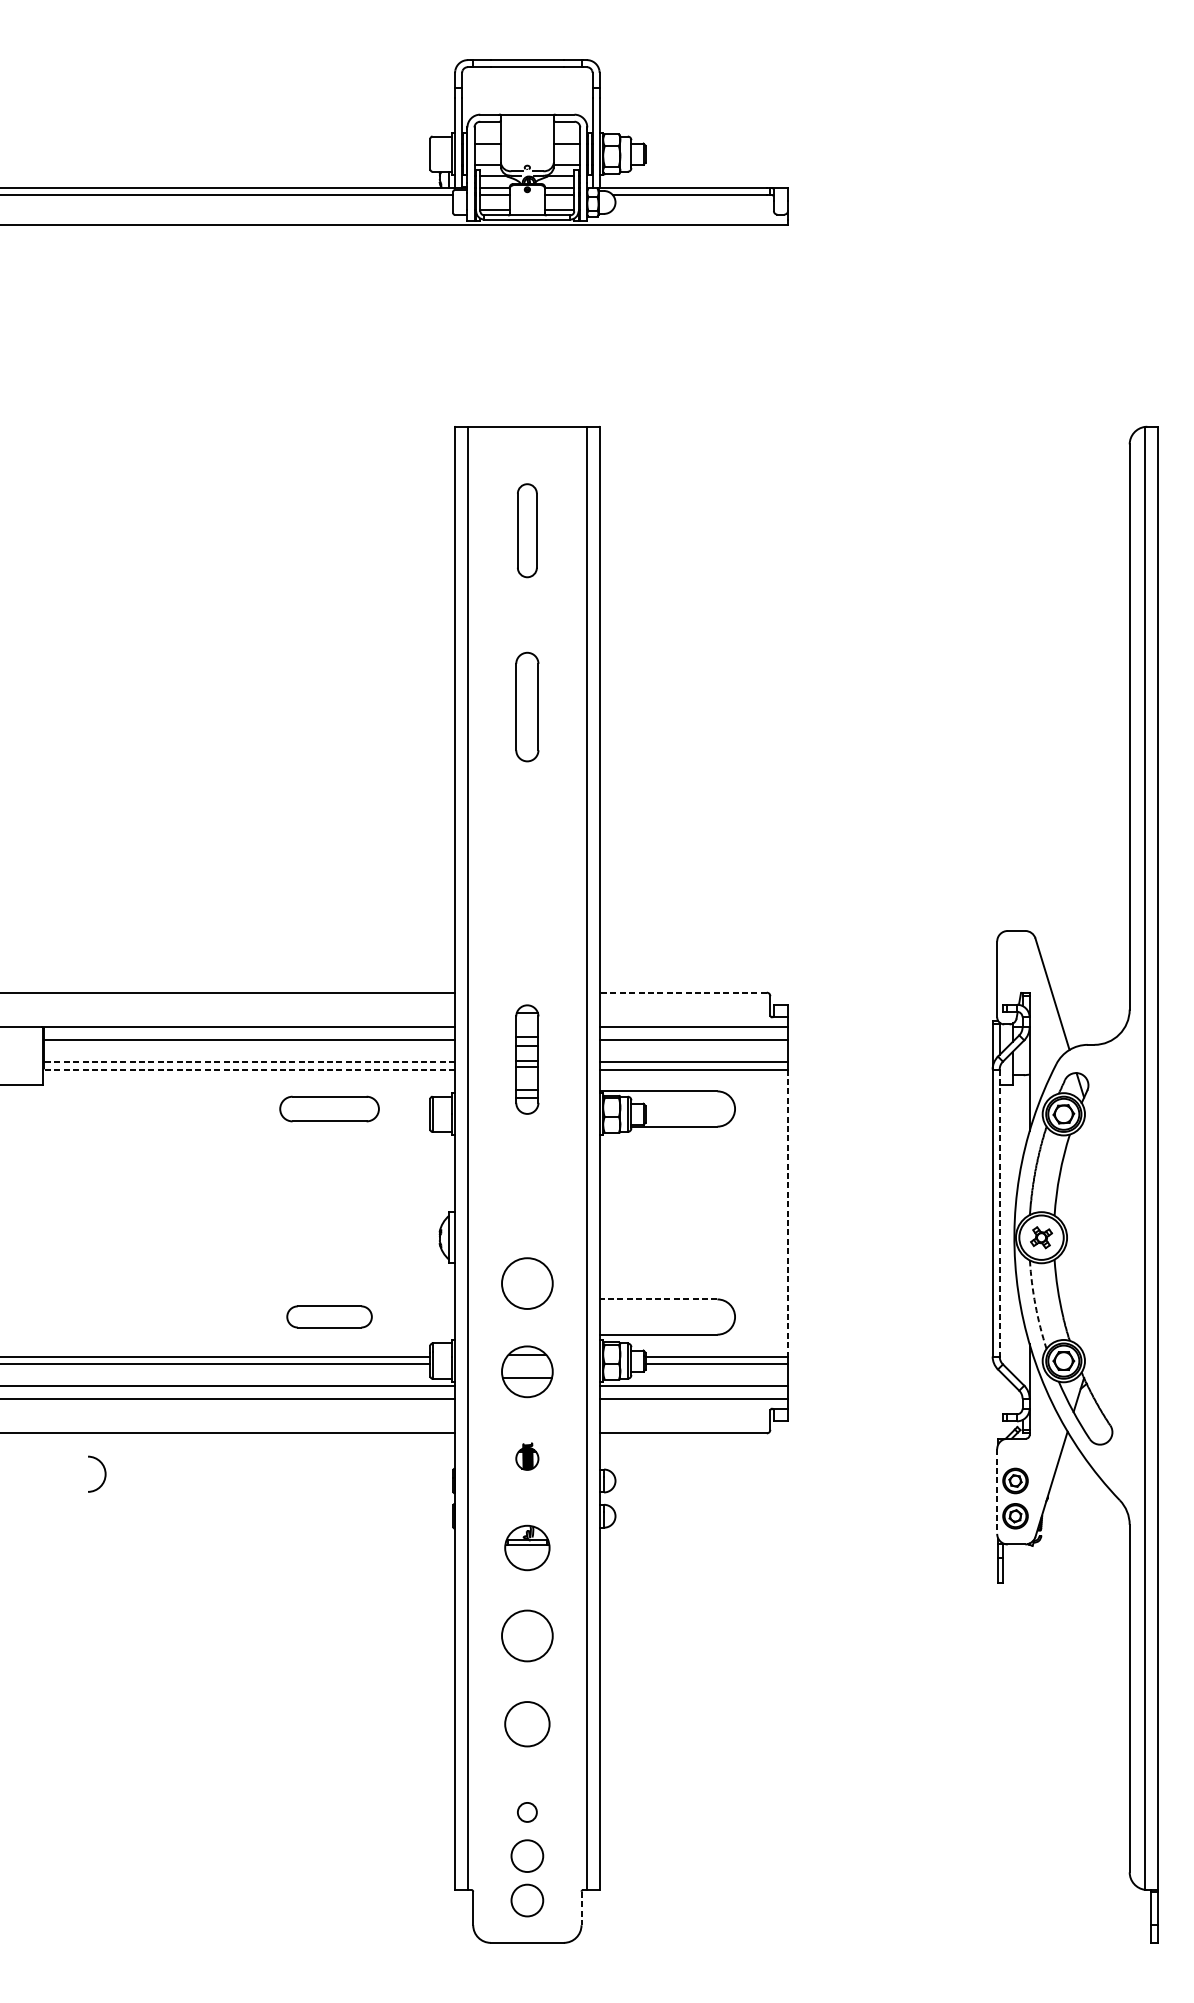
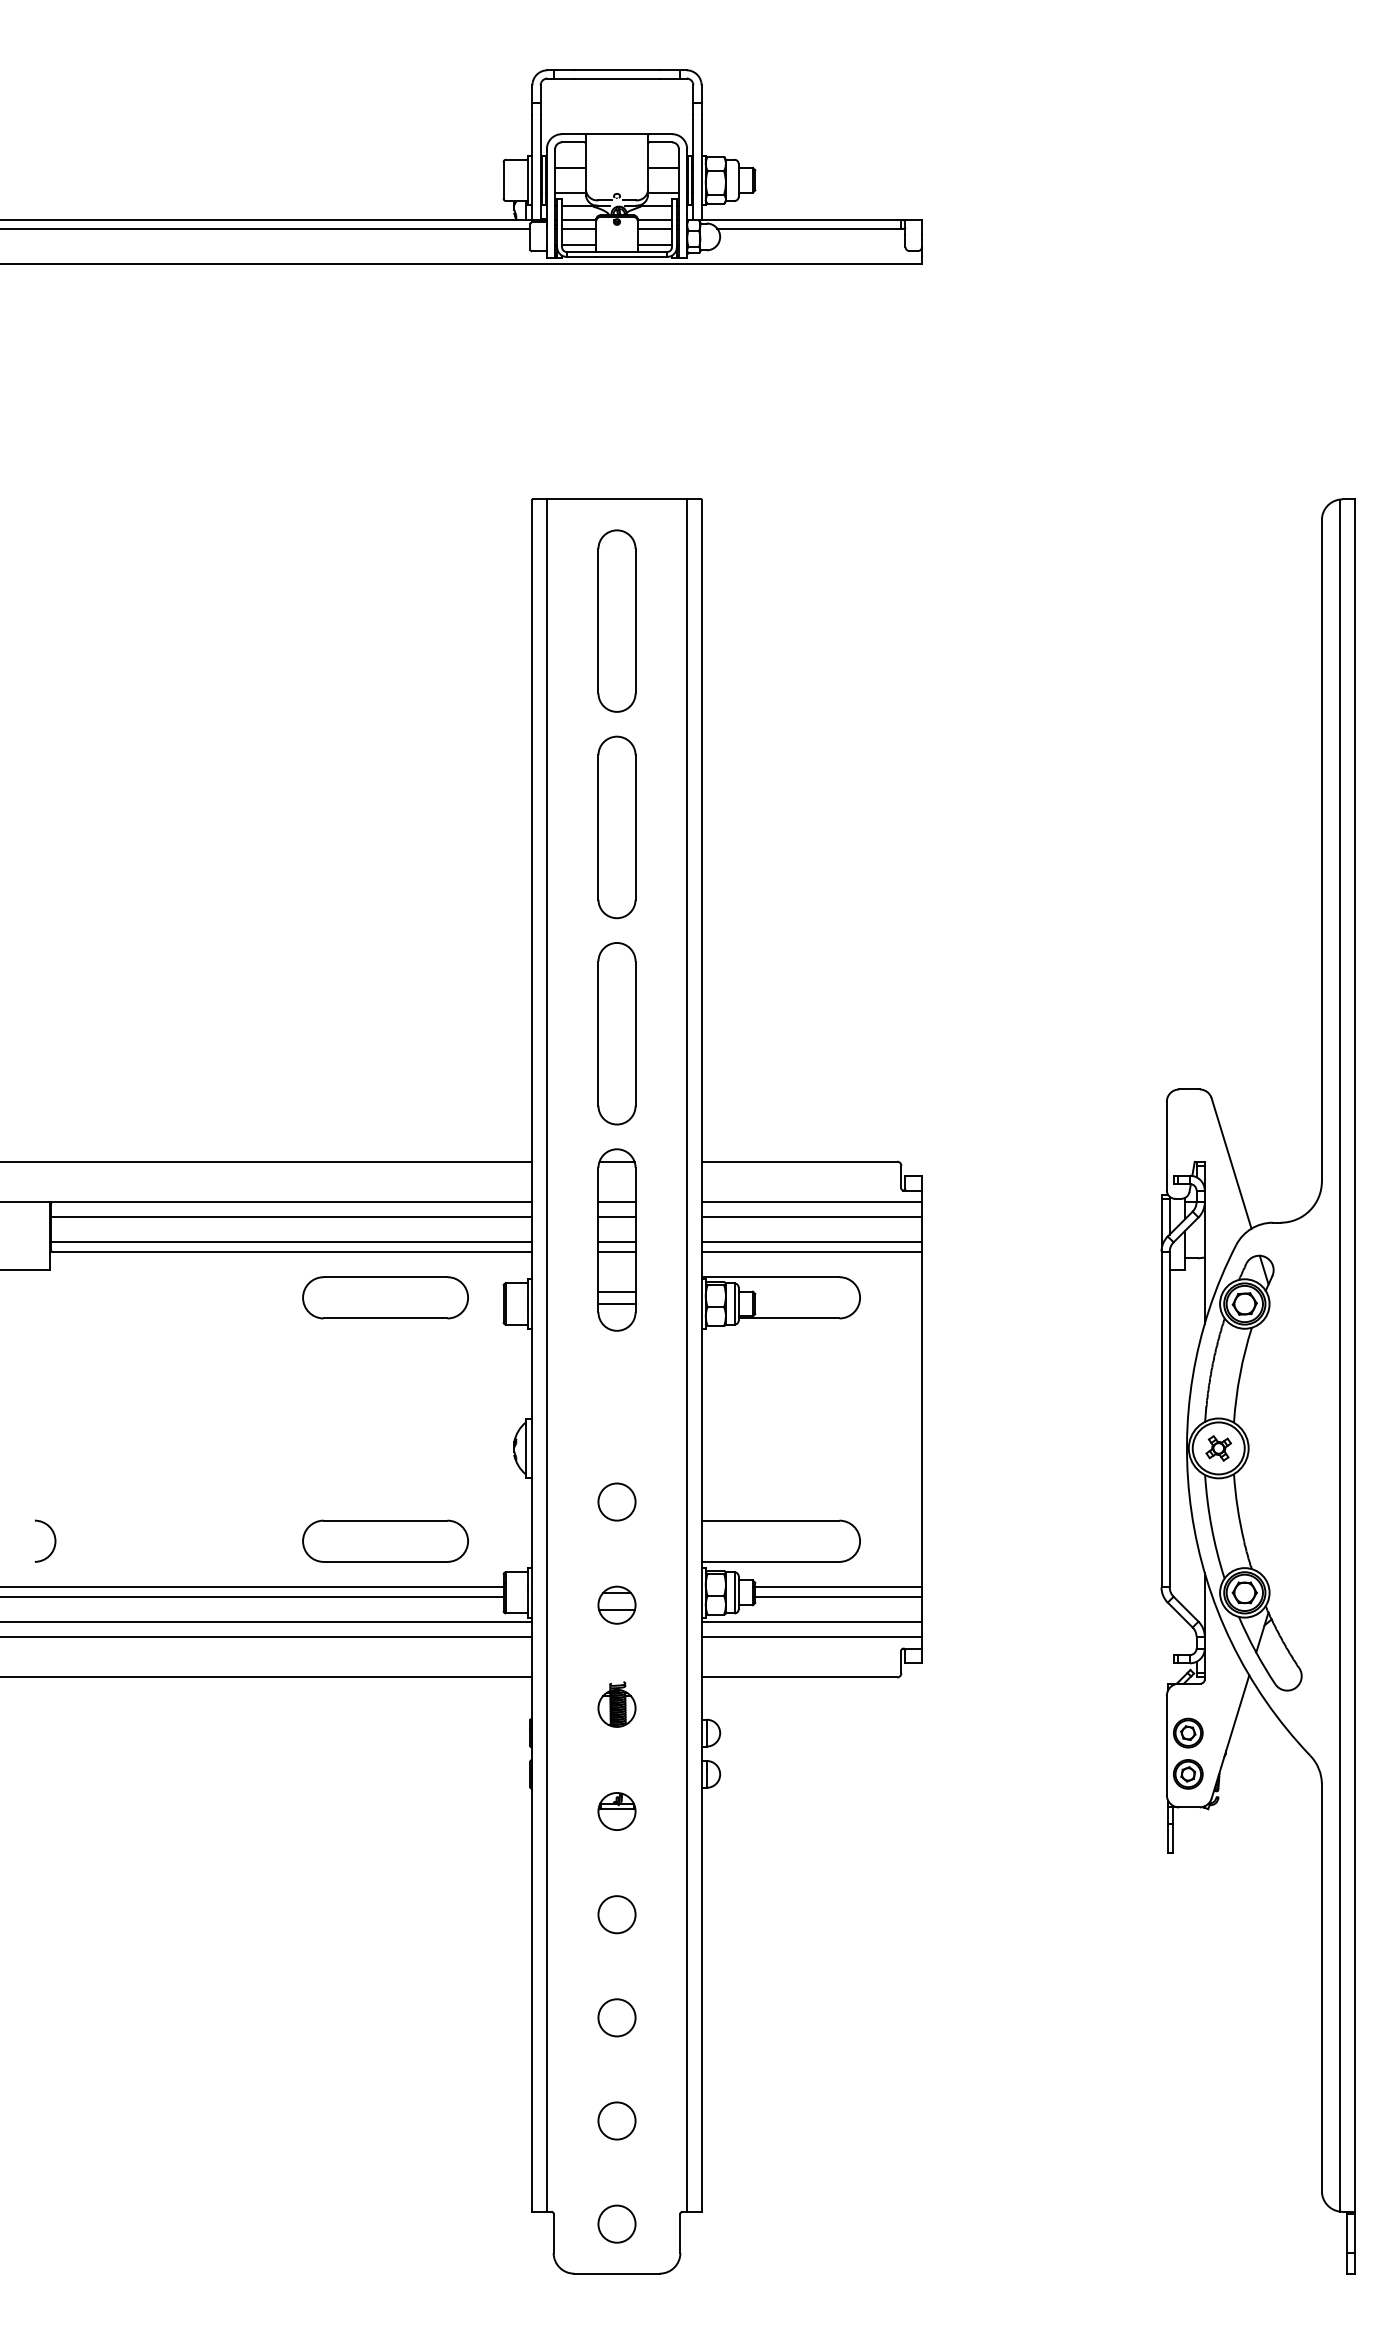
part: (526, 530) -> (616, 620), size x1.67
part: (526, 707) -> (616, 827), size x1.43
part: (526, 883) -> (616, 1033), added
line: (683, 992) -> (799, 1161), dashed -> solid
part: (526, 1059) -> (616, 1239), size x1.43
line: (249, 1061) -> (291, 1242), dashed -> solid
line: (248, 1069) -> (290, 1251), dashed -> solid
part: (329, 1108) -> (385, 1297), size x1.43
line: (787, 1212) -> (921, 1419), dashed -> solid
line: (999, 1212) -> (1169, 1419), dashed -> solid
circle: (526, 1283) -> (616, 1501), size x0.62
line: (658, 1299) -> (770, 1520), dashed -> solid
arc: (1035, 1305) -> (1211, 1527), dashed -> solid
part: (329, 1316) -> (385, 1540), size x1.67
part: (526, 1371) -> (616, 1604), size x0.62
part: (526, 1456) -> (616, 1704), size x1.43
arc: (104, 1473) -> (54, 1540), moved
line: (996, 1491) -> (1166, 1745), dashed -> solid
part: (526, 1547) -> (616, 1811), size x0.71
circle: (526, 1635) -> (616, 1914), size x0.62
circle: (526, 1723) -> (616, 2017), size x0.71
circle: (526, 1811) -> (616, 2120), size x1.67
circle: (526, 1855) -> (616, 2171), removed
line: (581, 1908) -> (680, 2233), dashed -> solid

